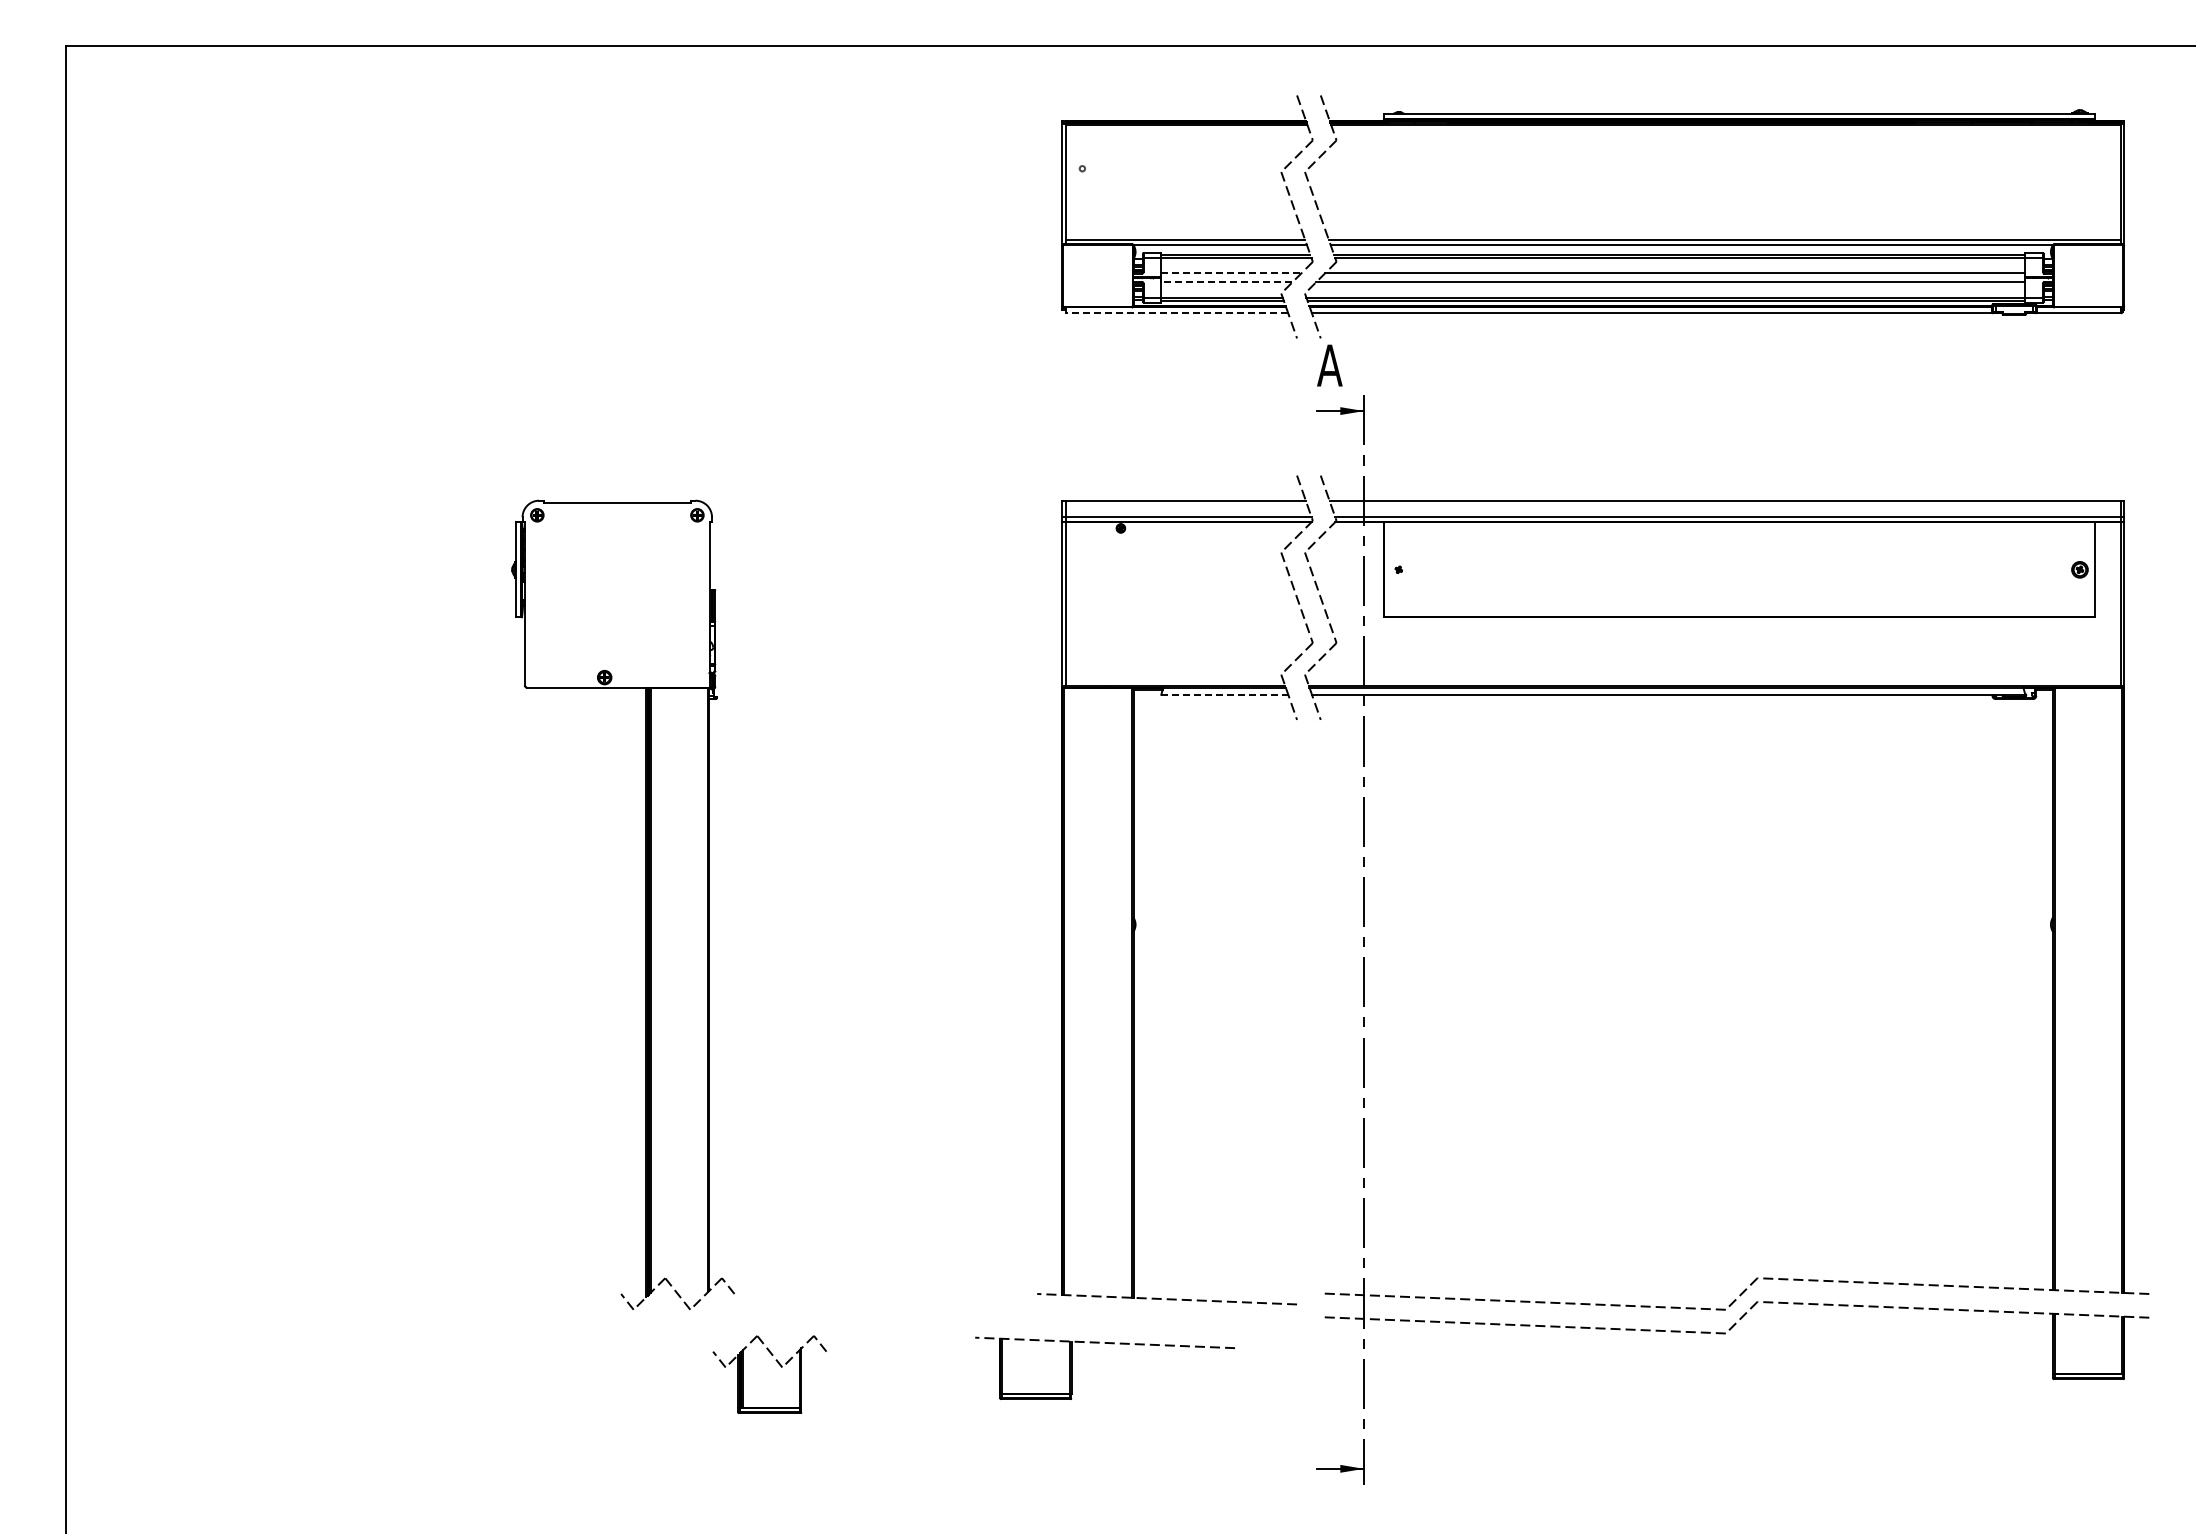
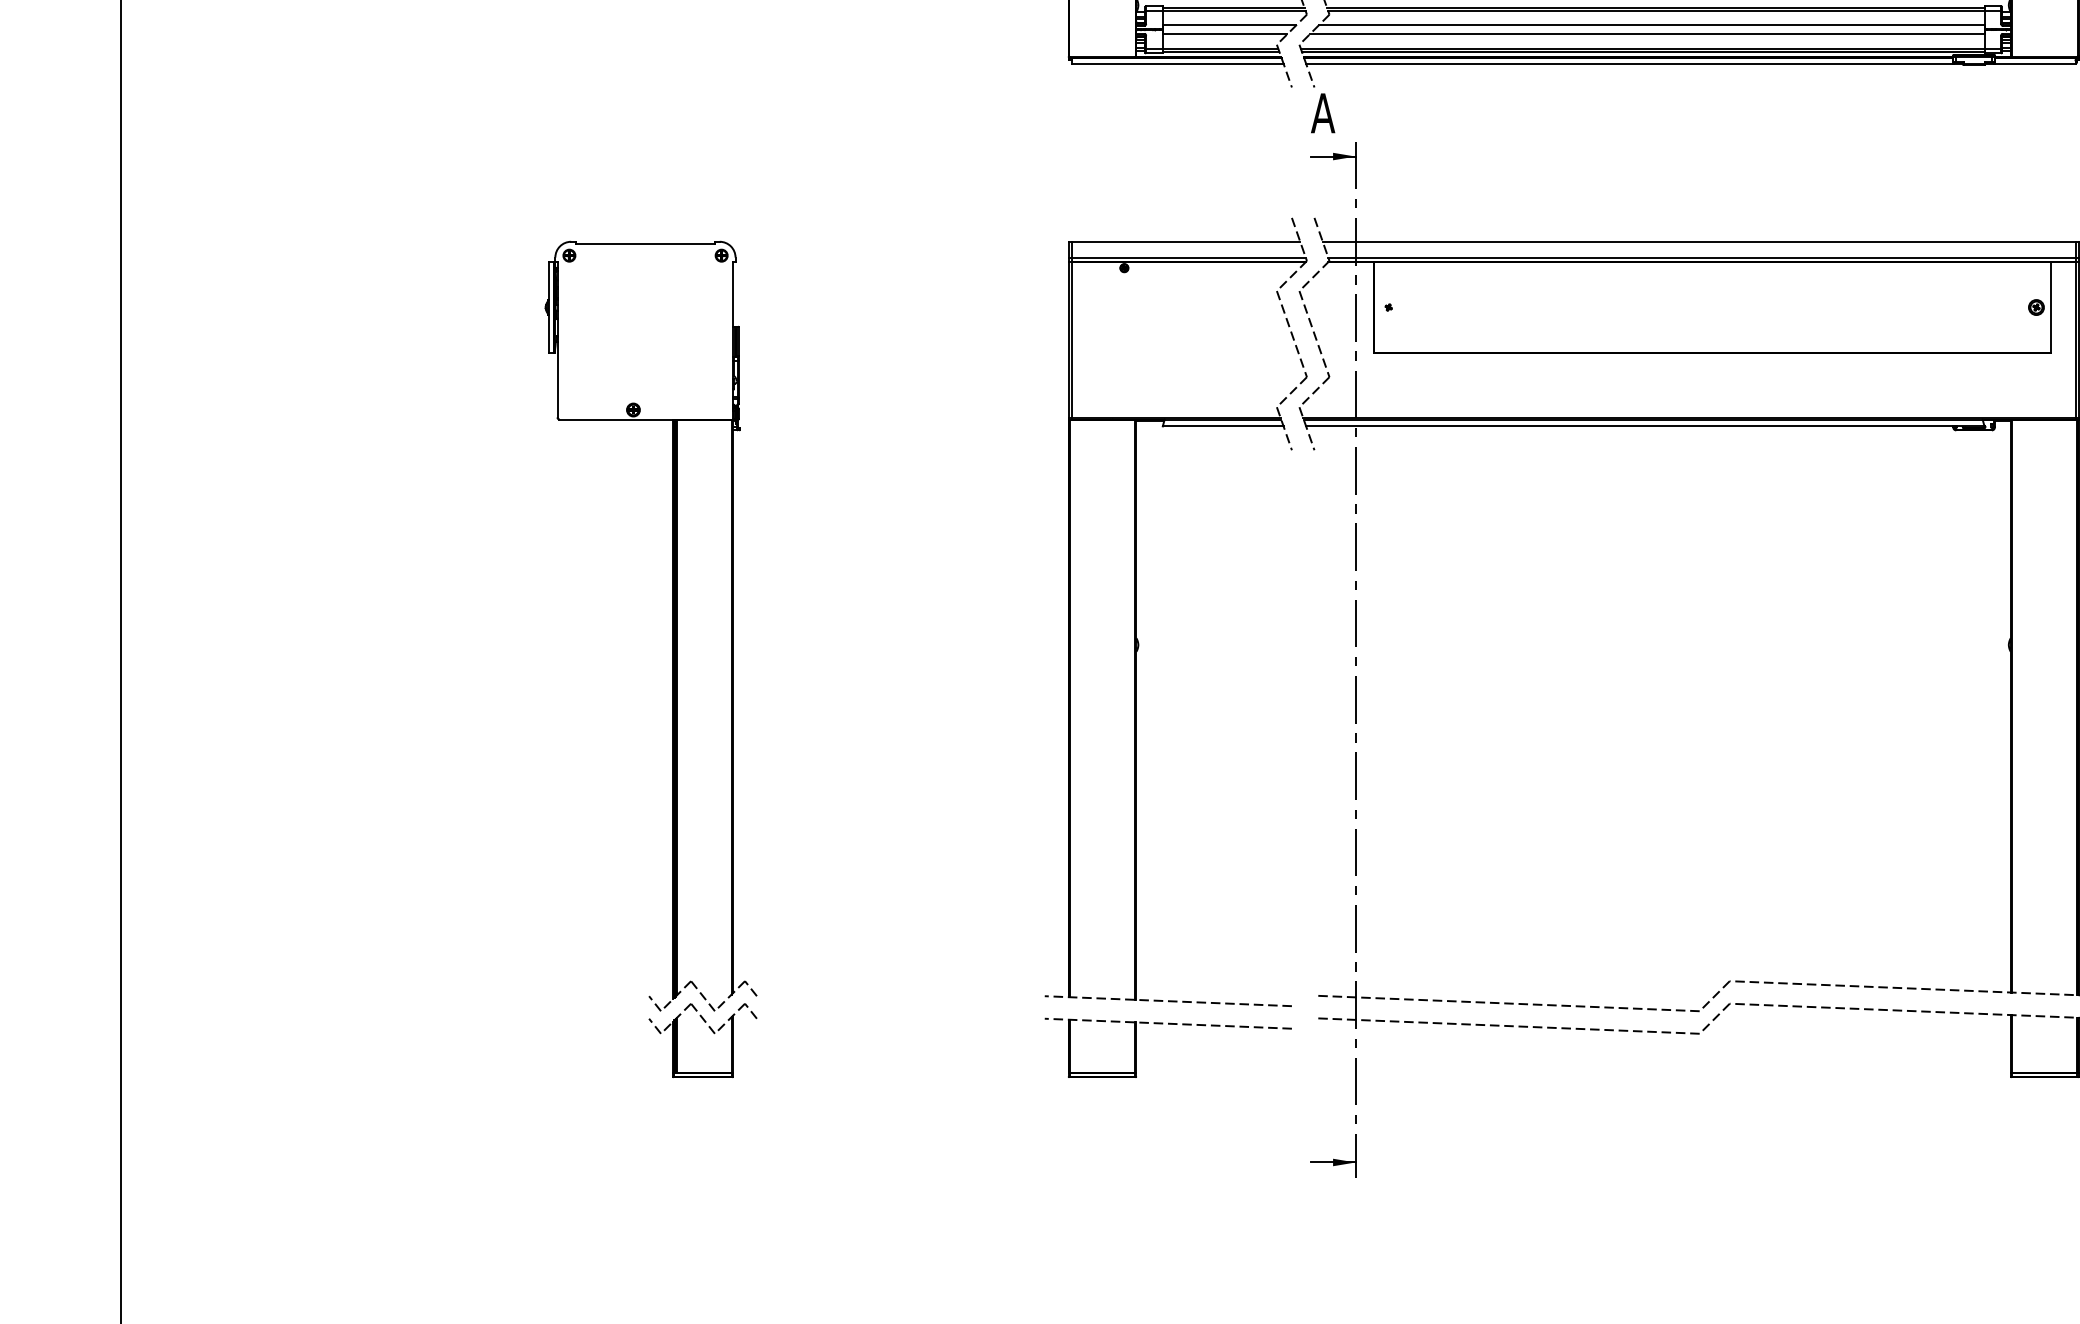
line: (1231, 273) -> (1229, 25), dashed -> solid
line: (1226, 282) -> (1224, 34), dashed -> solid
line: (1176, 313) -> (1177, 63), dashed -> solid
line: (1225, 694) -> (1223, 426), dashed -> solid
part: (1104, 1343) -> (1167, 1024), moved
part: (778, 1364) -> (711, 1030), moved

